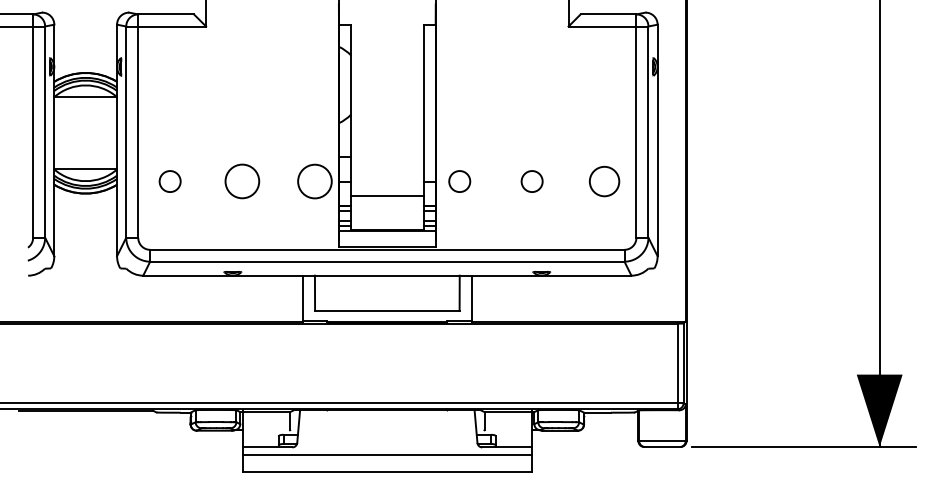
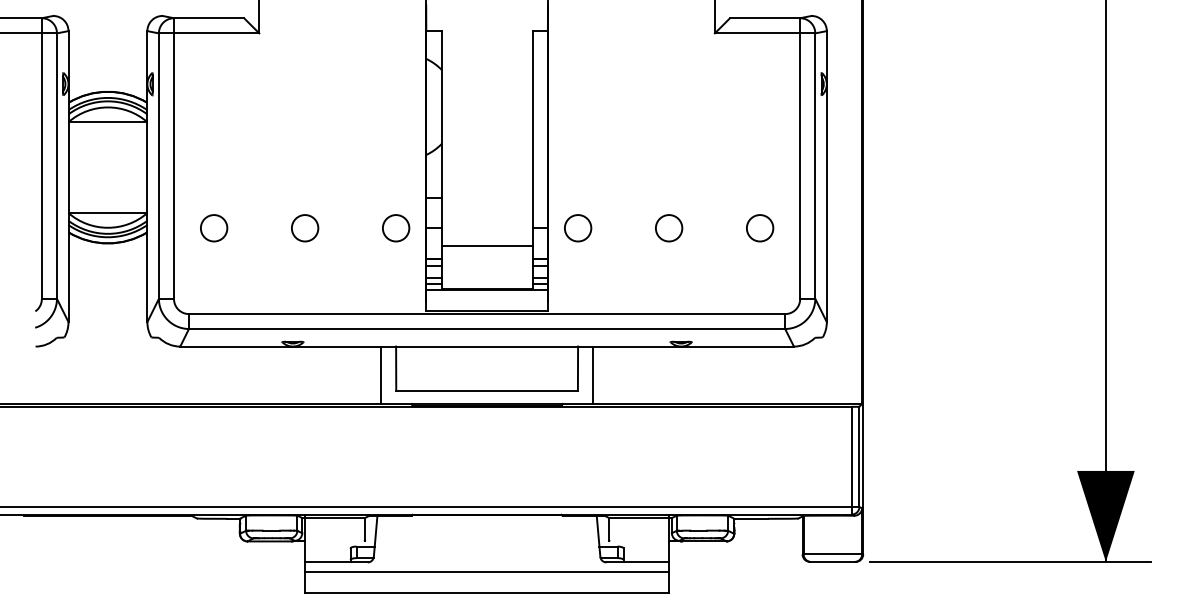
circle: (242, 181) -> (305, 228), size x0.62
circle: (314, 181) -> (395, 228), size x0.62
circle: (604, 181) -> (759, 228), size x0.71

